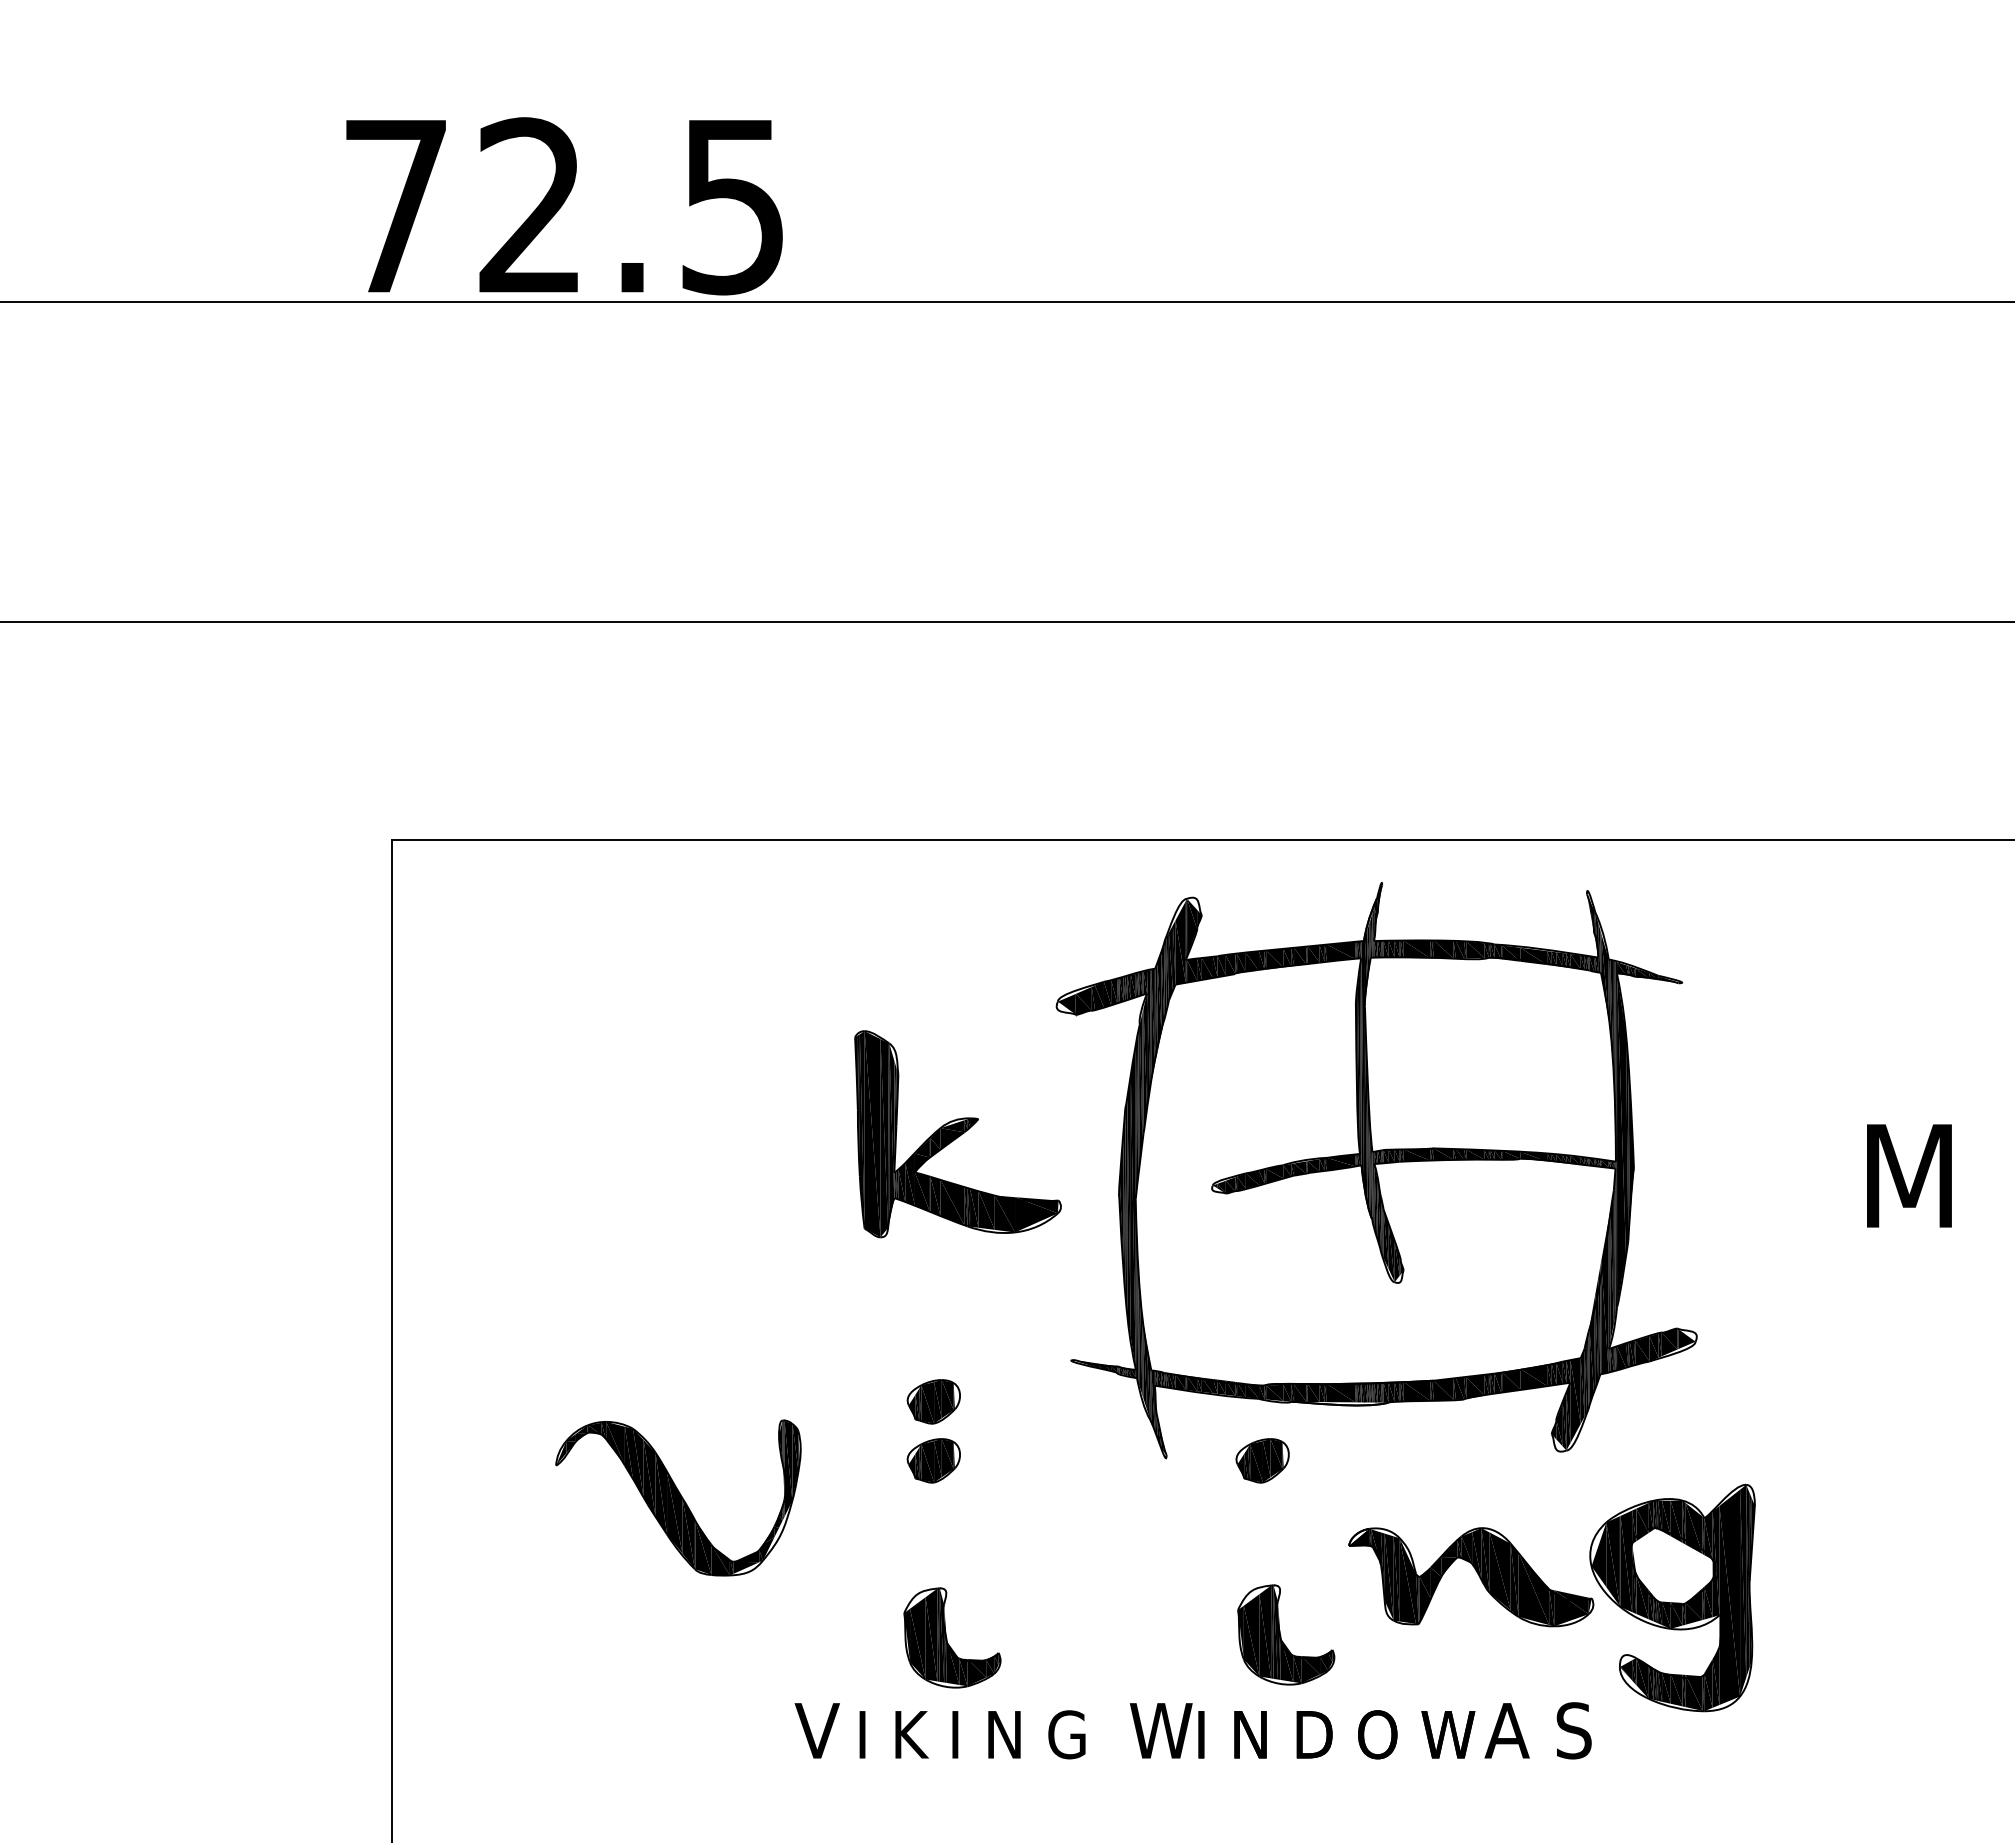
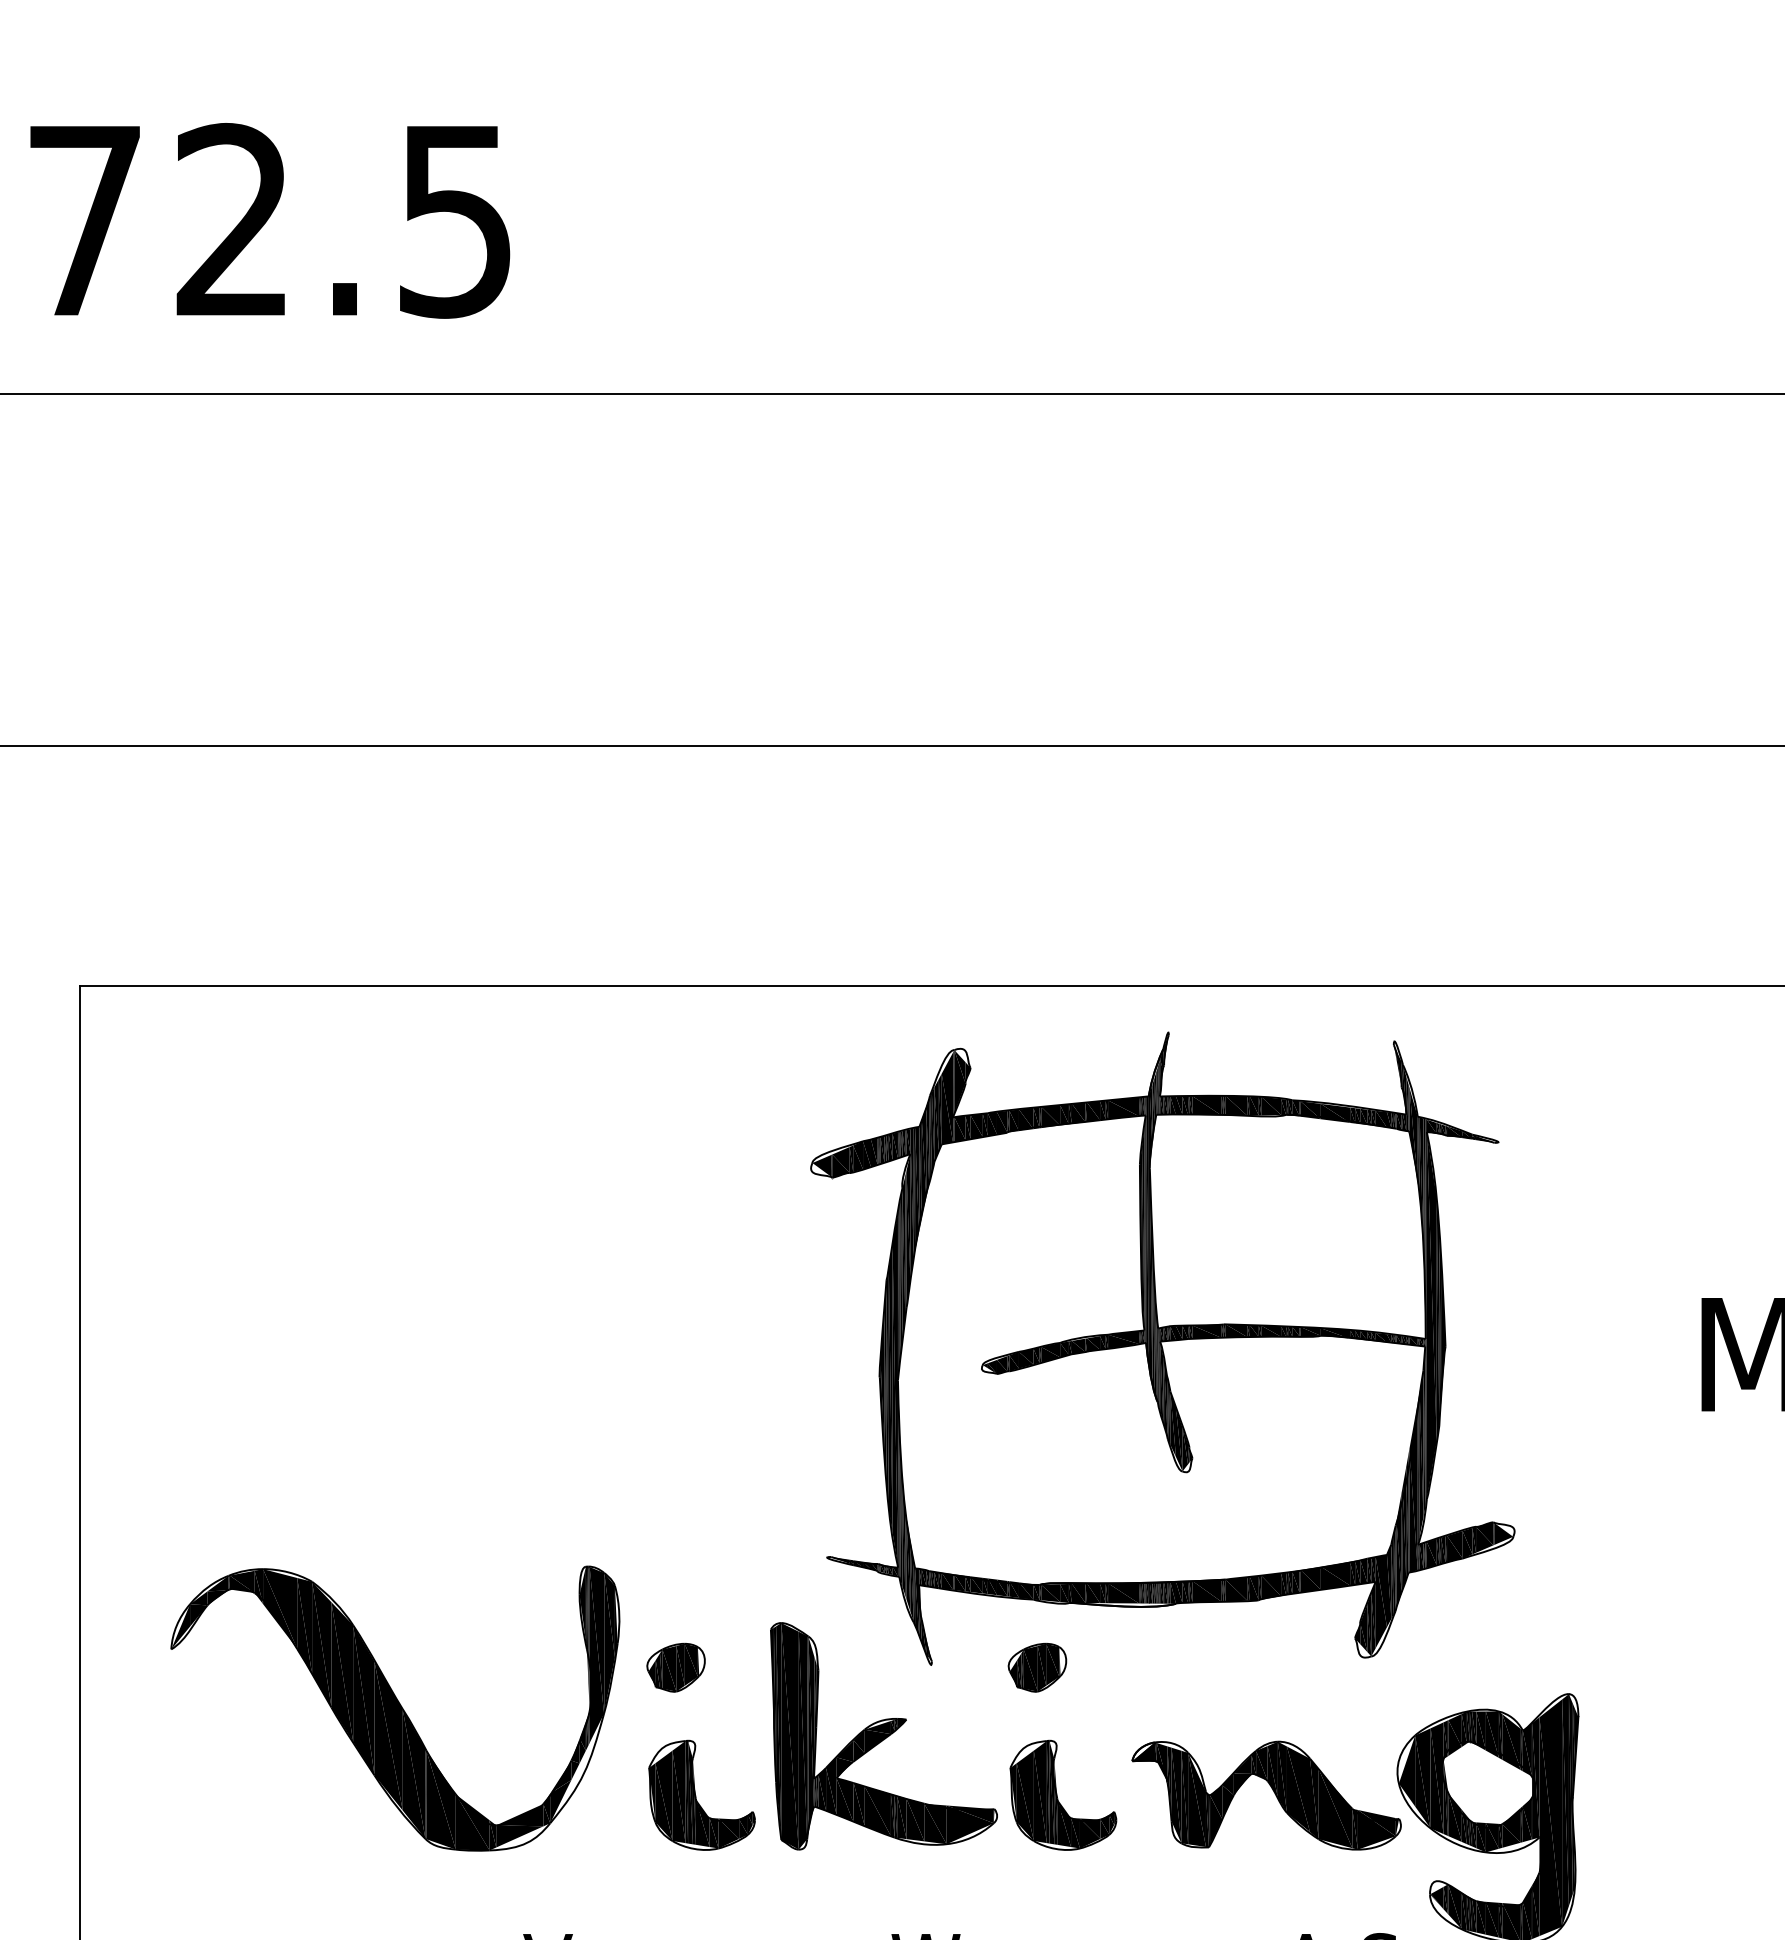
text: (564, 206) -> (270, 221), moved
part: (957, 1134) -> (883, 1736), moved
part: (933, 1401) -> (675, 1602), removed
part: (678, 1497) -> (395, 1708), size x1.67
part: (1286, 1634) -> (1063, 1794), moved
part: (952, 1637) -> (702, 1794), moved

